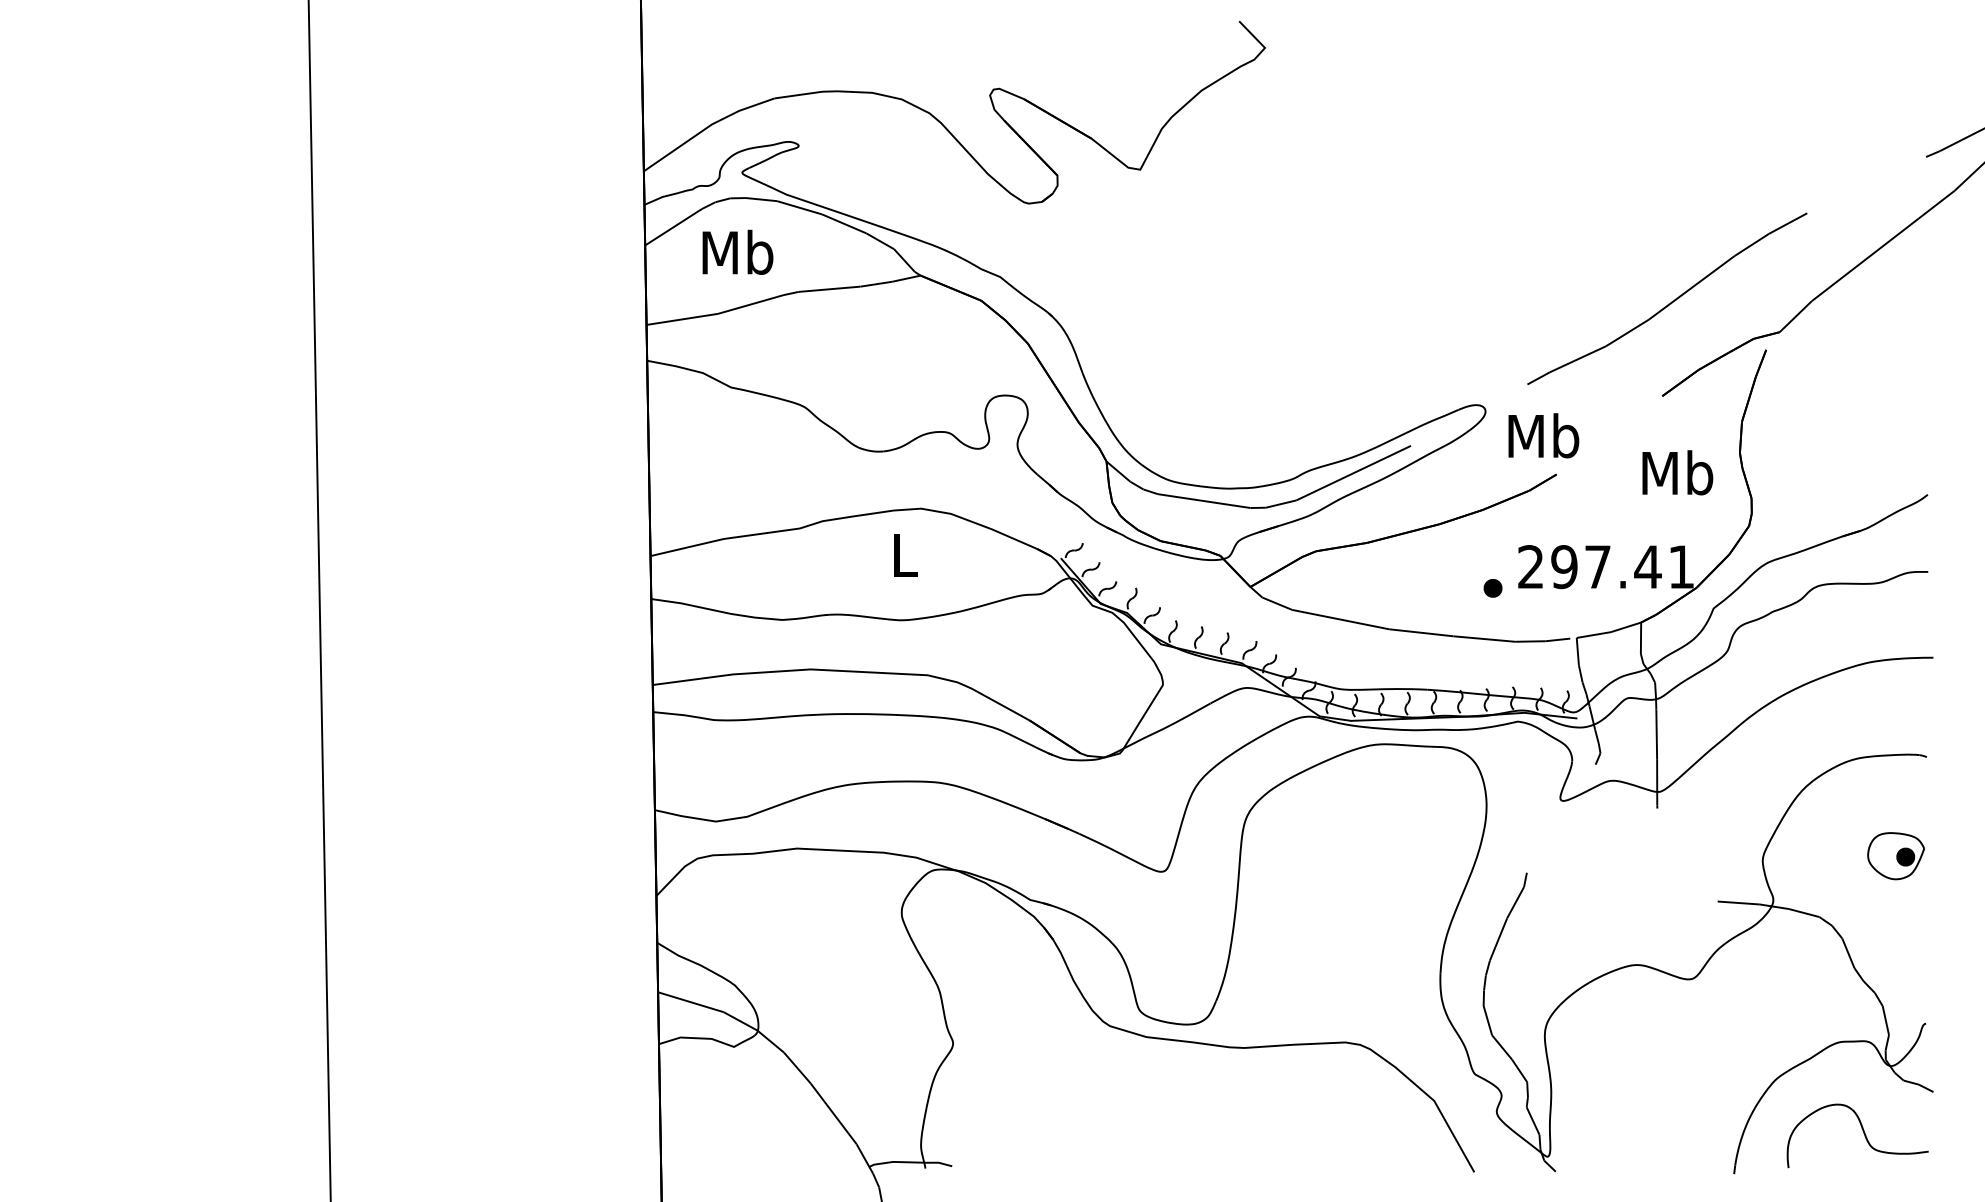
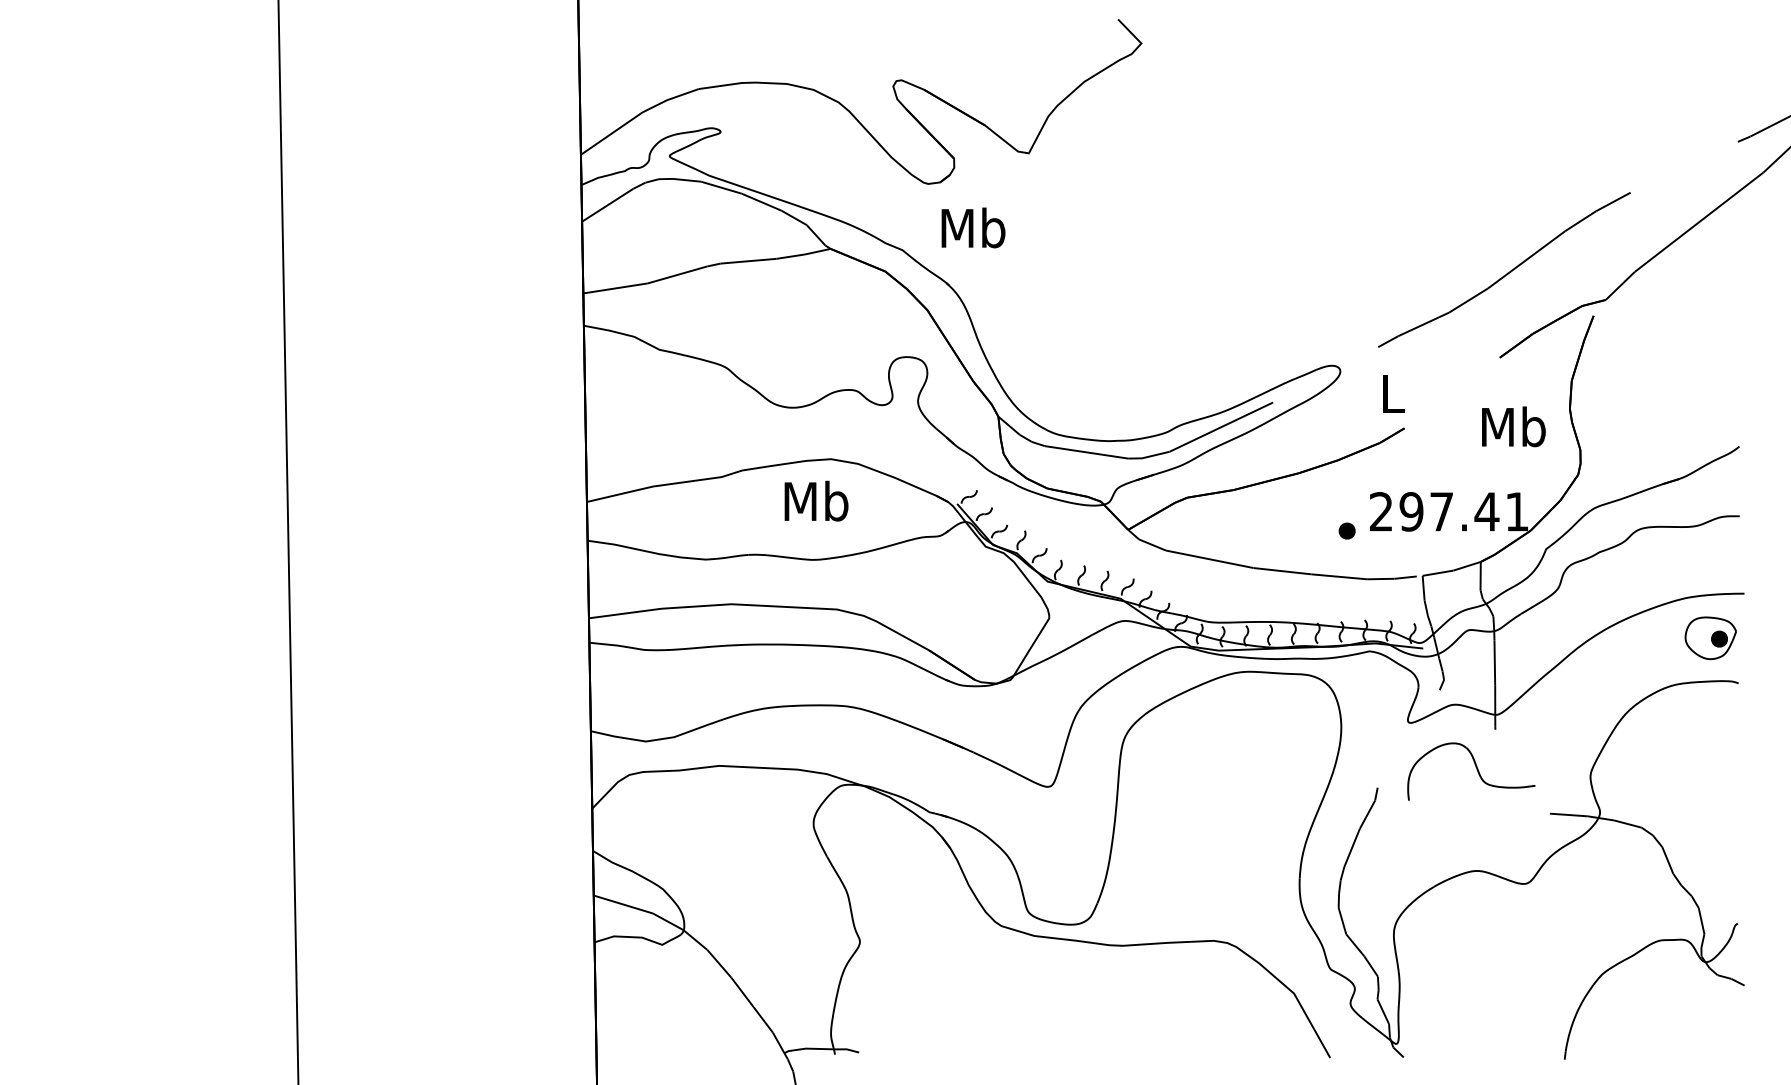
text: (737, 251) -> (973, 227), moved
text: (1543, 435) -> (1392, 393), Mb -> L
text: (904, 554) -> (816, 500), L -> Mb
part: (1895, 856) -> (1710, 638), moved
part: (1863, 1133) -> (1476, 769), moved

